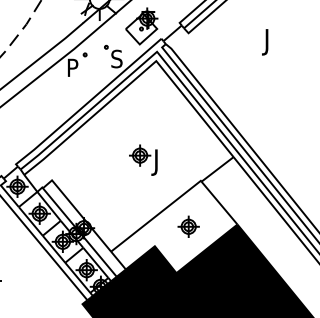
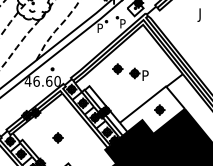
text: (116, 58) -> (122, 23), S -> P
part: (106, 145) -> (117, 68), added
text: (158, 161) -> (144, 76), J -> P

